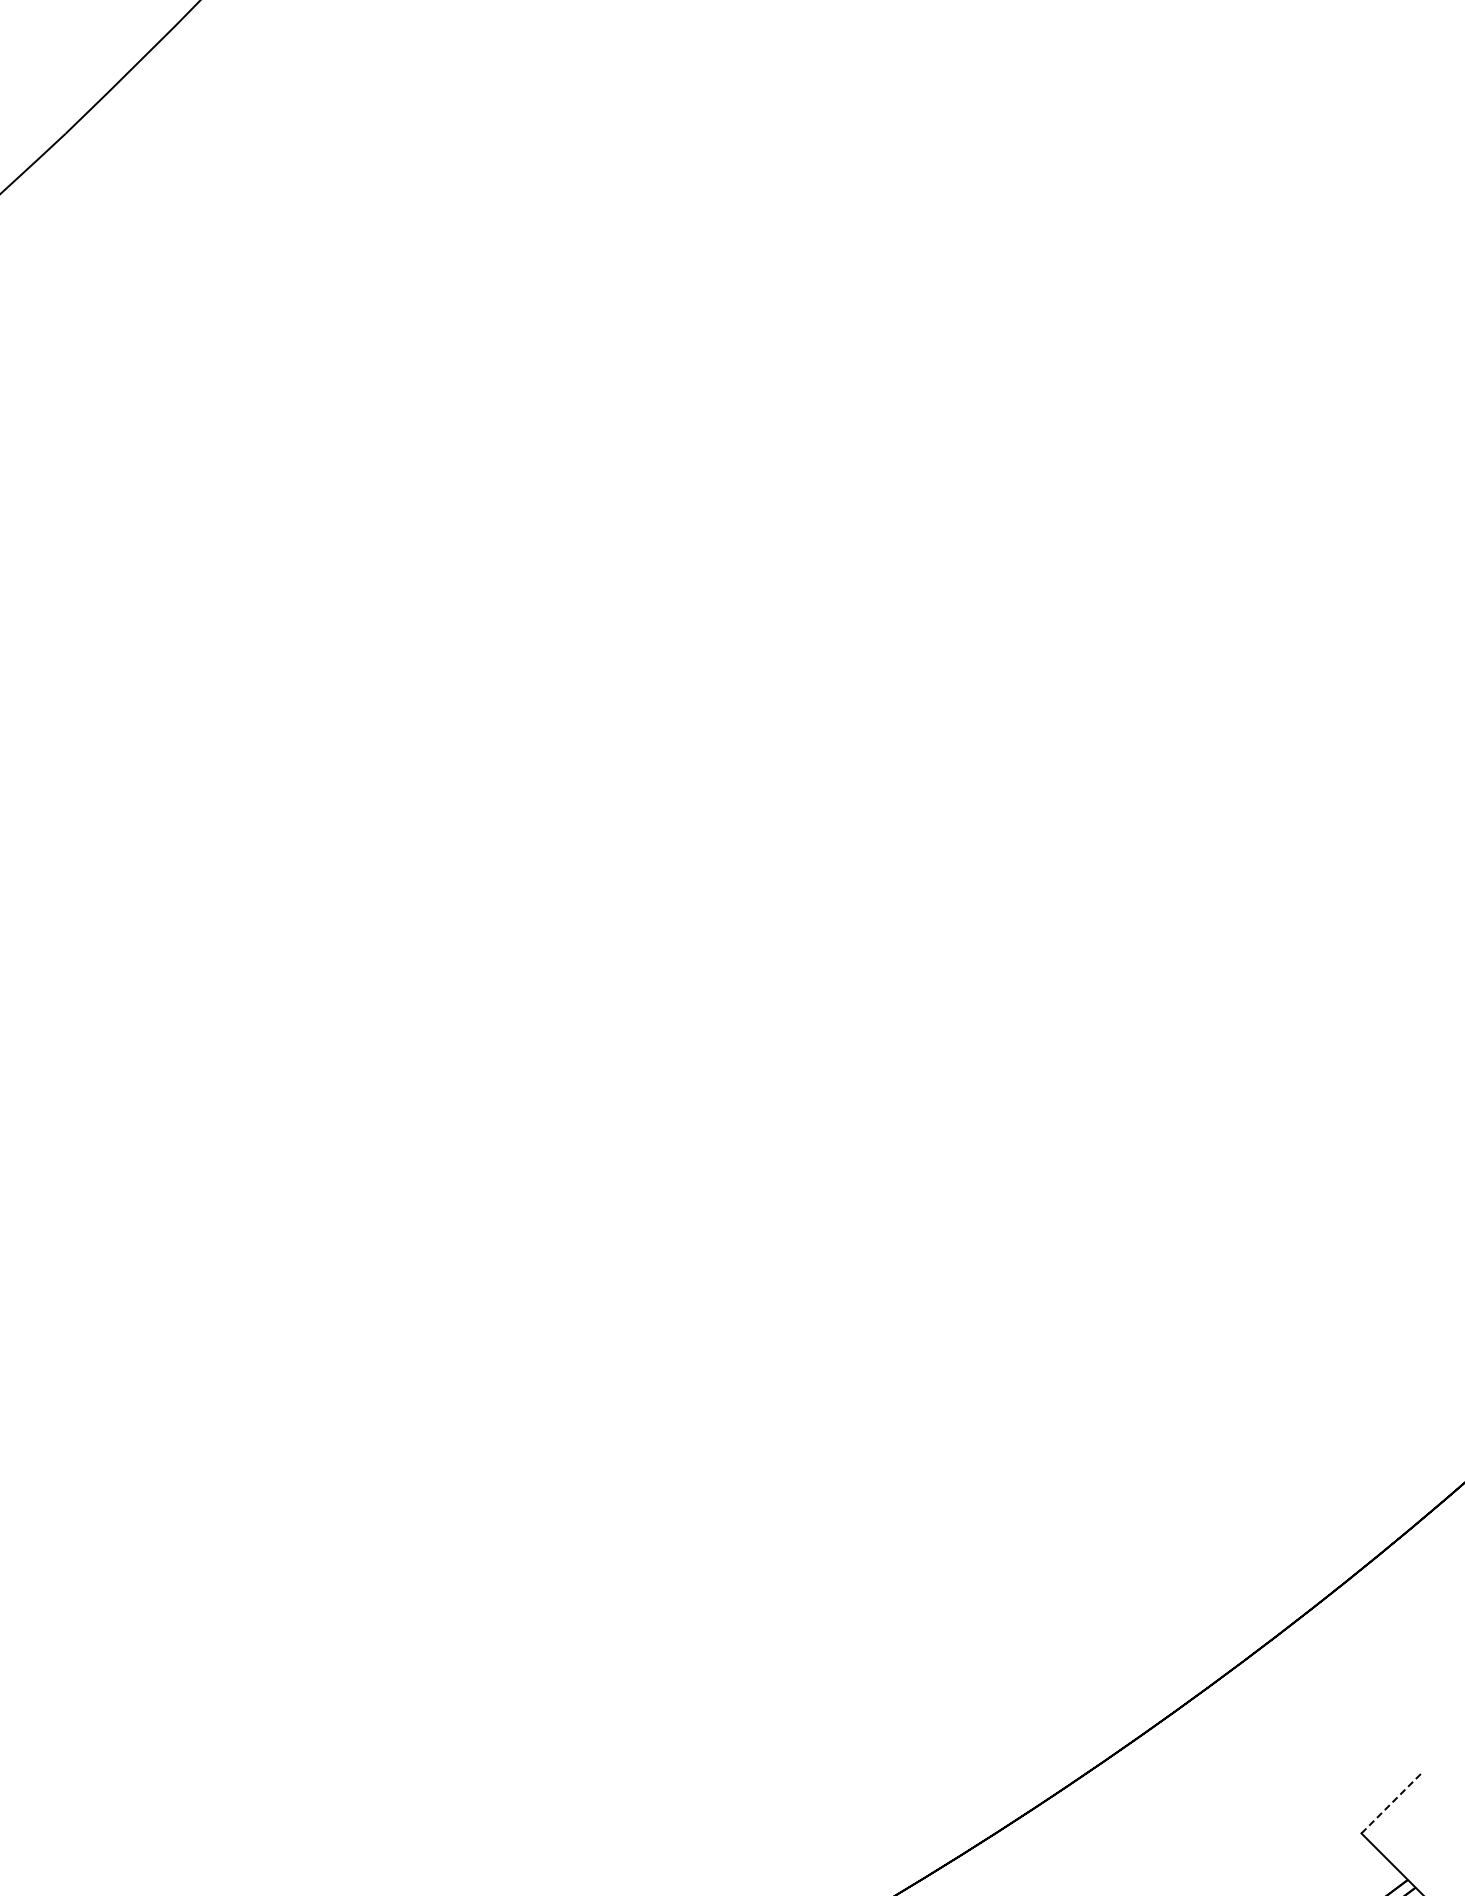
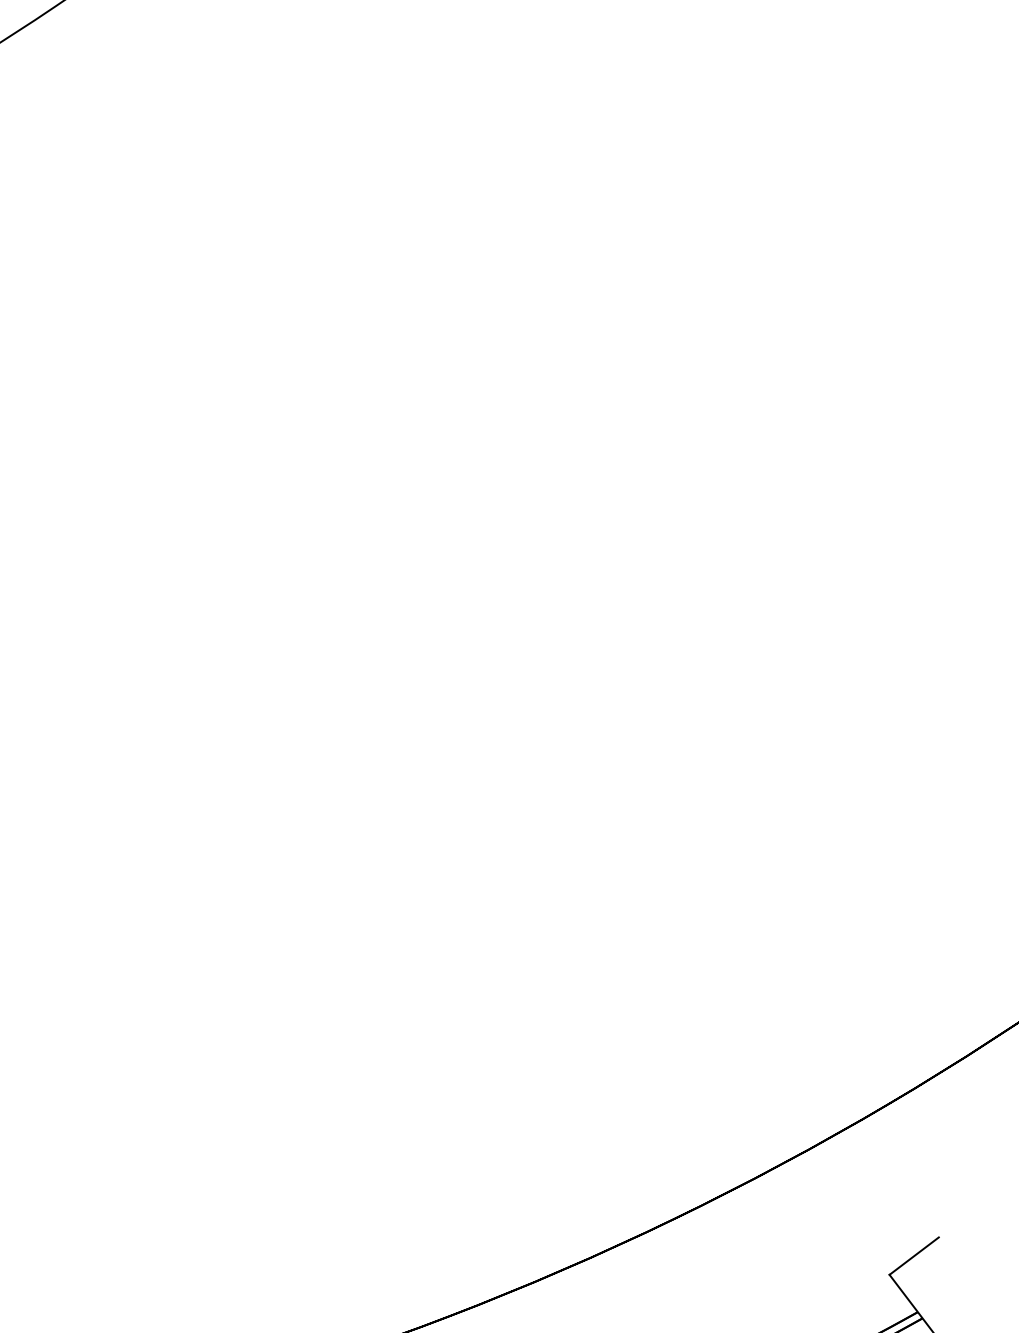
line: (1392, 1802) -> (914, 1255), dashed -> solid

